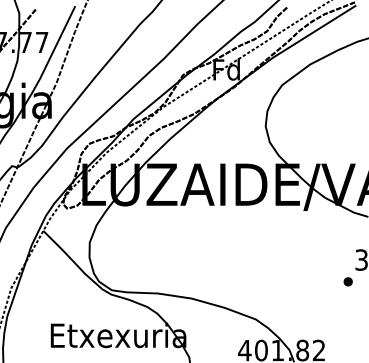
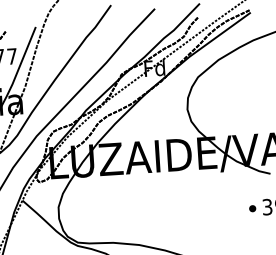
part: (347, 281) -> (252, 208), moved

